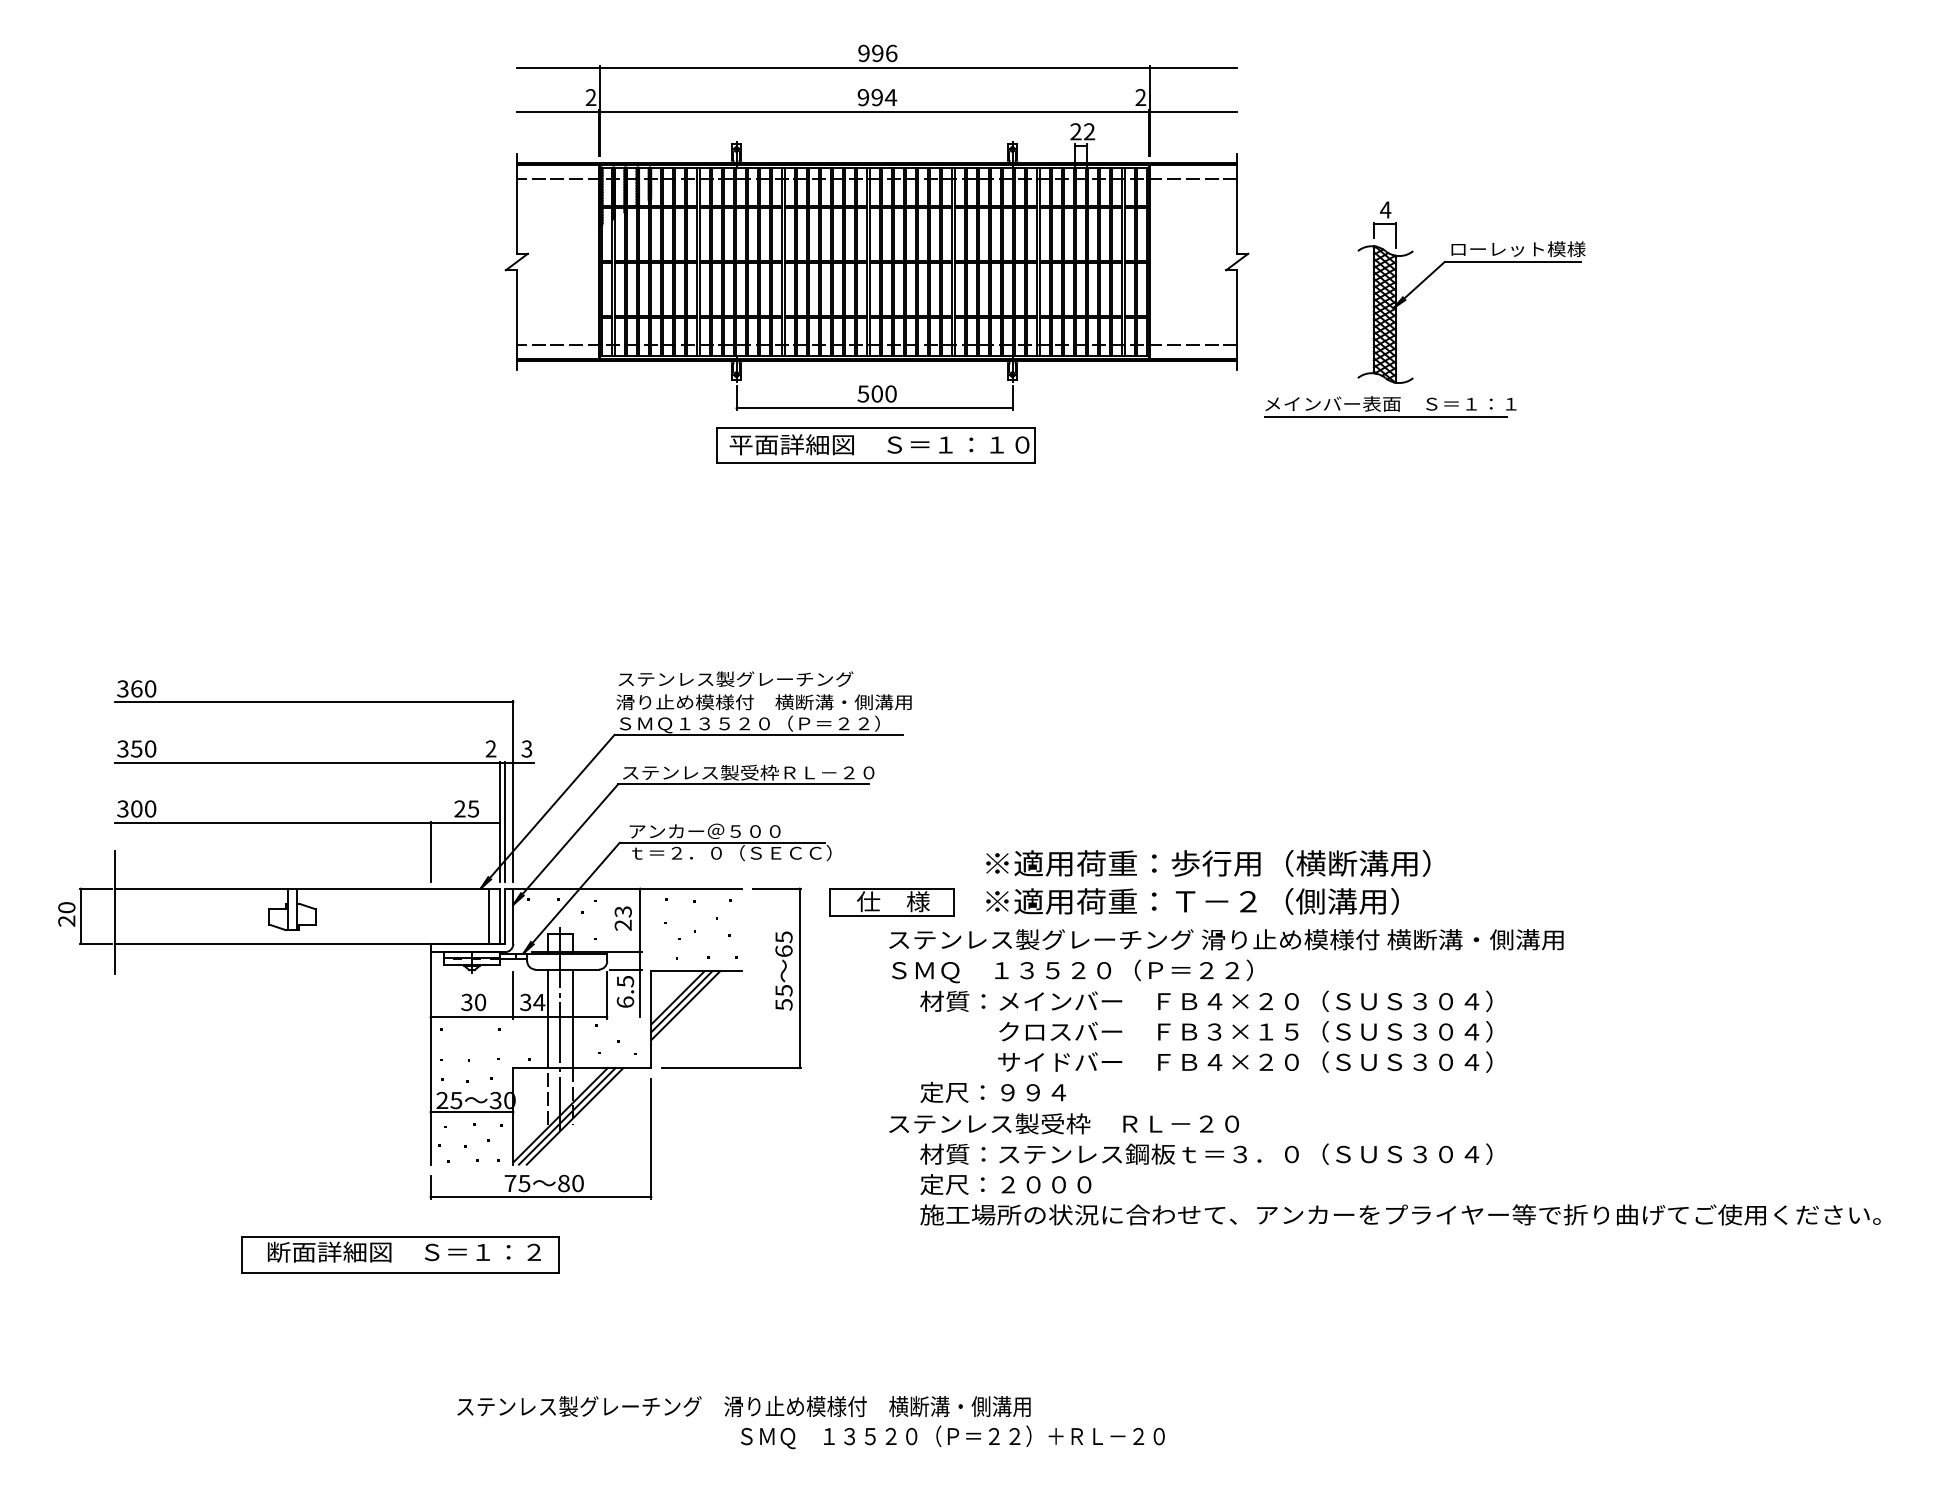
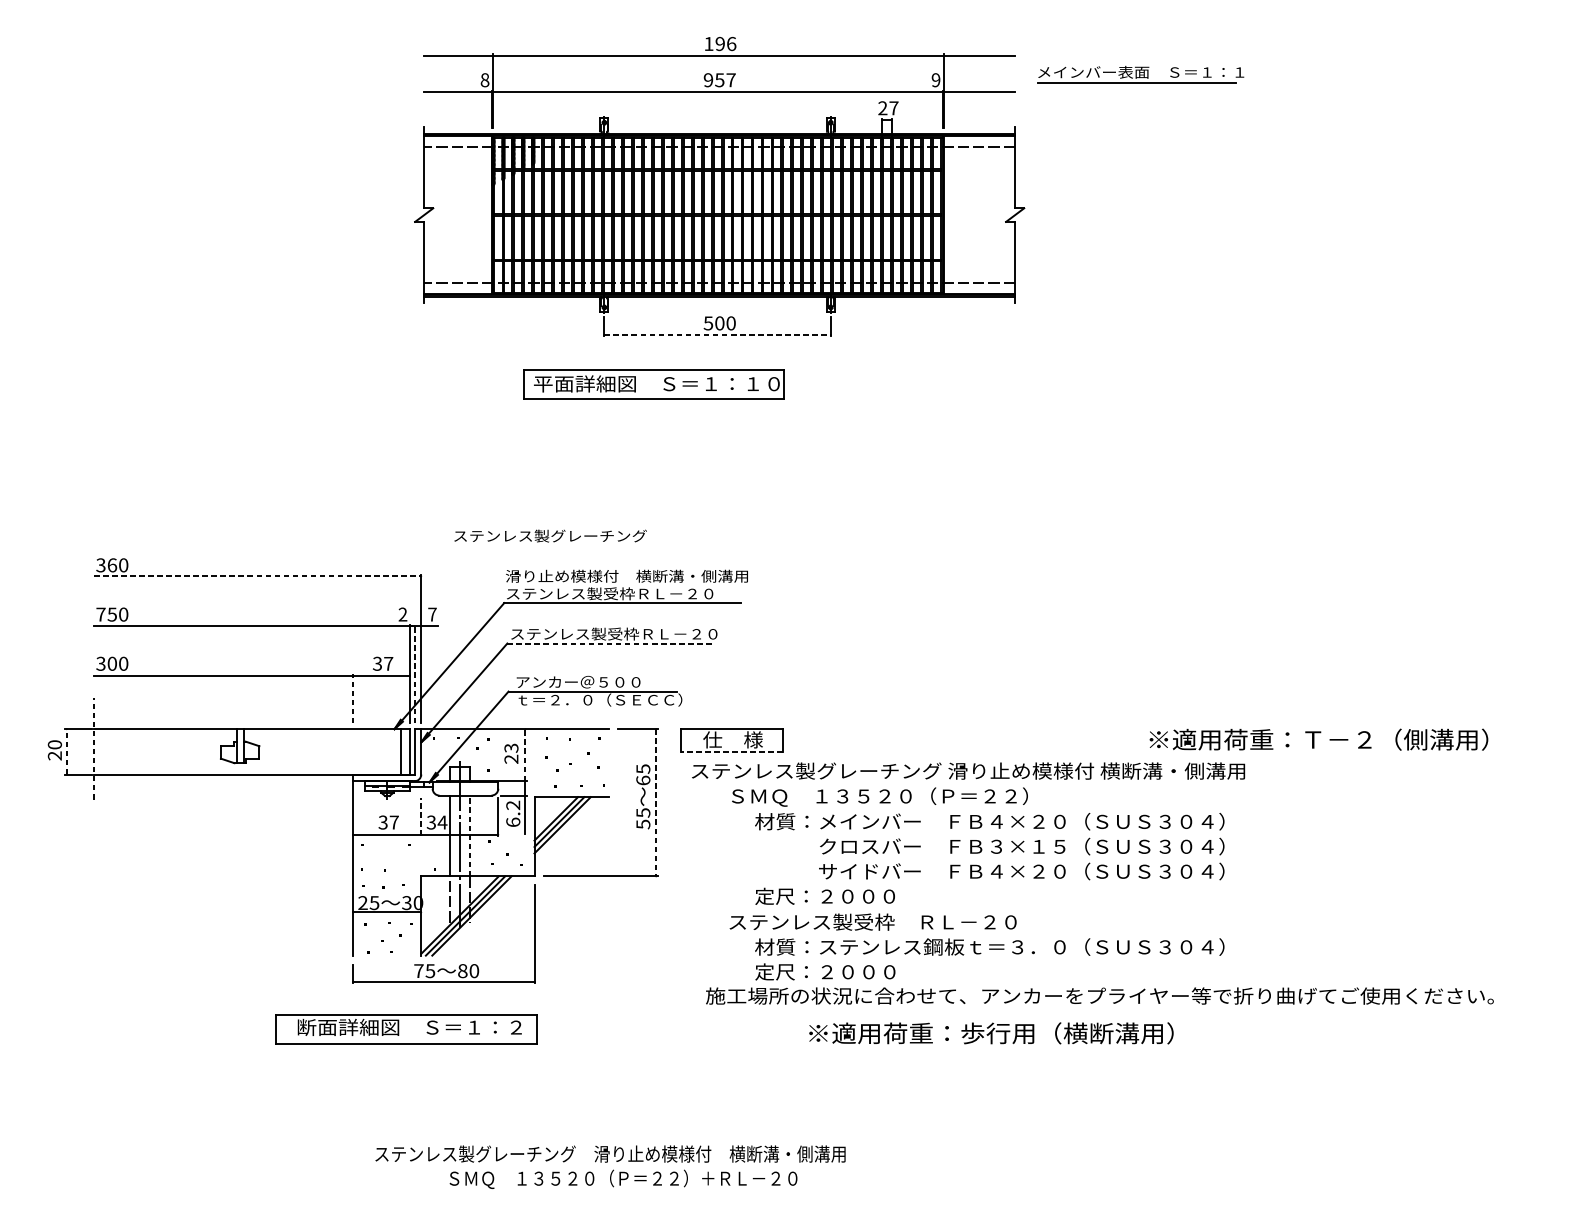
text: (863, 53) -> (708, 44), 996 -> 196
text: (590, 97) -> (484, 80), 2 -> 8
text: (884, 97) -> (725, 80), 994 -> 957
text: (1140, 97) -> (935, 80), 2 -> 9
text: (1089, 131) -> (893, 108), 22 -> 27
part: (1471, 262) -> (1207, 215), removed
part: (1390, 406) -> (1140, 74), moved
line: (874, 408) -> (717, 335), solid -> dashed
part: (875, 445) -> (653, 384), moved
text: (735, 679) -> (550, 536), moved
line: (314, 702) -> (258, 576), solid -> dashed
text: (748, 724) -> (614, 594), ＳＭＱ１３５２０（Ｐ＝２２） -> ステンレス製受枠ＲＬ－２０
text: (122, 748) -> (100, 614), 350 -> 750
text: (526, 748) -> (432, 614), 3 -> 7
line: (744, 784) -> (610, 643), solid -> dashed
text: (466, 808) -> (382, 663), 25 -> 37
line: (505, 821) -> (414, 674), solid -> dashed
line: (430, 851) -> (353, 698), solid -> dashed
text: (1208, 863) -> (991, 1033), moved
text: (1192, 901) -> (1318, 739), moved
line: (114, 912) -> (94, 748), solid -> dashed
line: (81, 916) -> (66, 752), solid -> dashed
line: (891, 916) -> (731, 752), solid -> dashed
line: (640, 920) -> (525, 755), solid -> dashed
text: (1226, 939) -> (968, 770), moved
line: (799, 978) -> (656, 802), solid -> dashed
text: (625, 981) -> (513, 805), 6.5 -> 6.2
line: (513, 995) -> (421, 816), solid -> dashed
text: (480, 1002) -> (394, 822), 30 -> 37
line: (572, 1018) -> (469, 835), solid -> dashed
text: (1045, 1092) -> (857, 896), 定尺：９９４ -> 定尺：２０００
text: (1400, 1214) -> (1099, 995), moved
part: (400, 1254) -> (406, 1029), moved
text: (952, 1437) -> (623, 1179), moved

